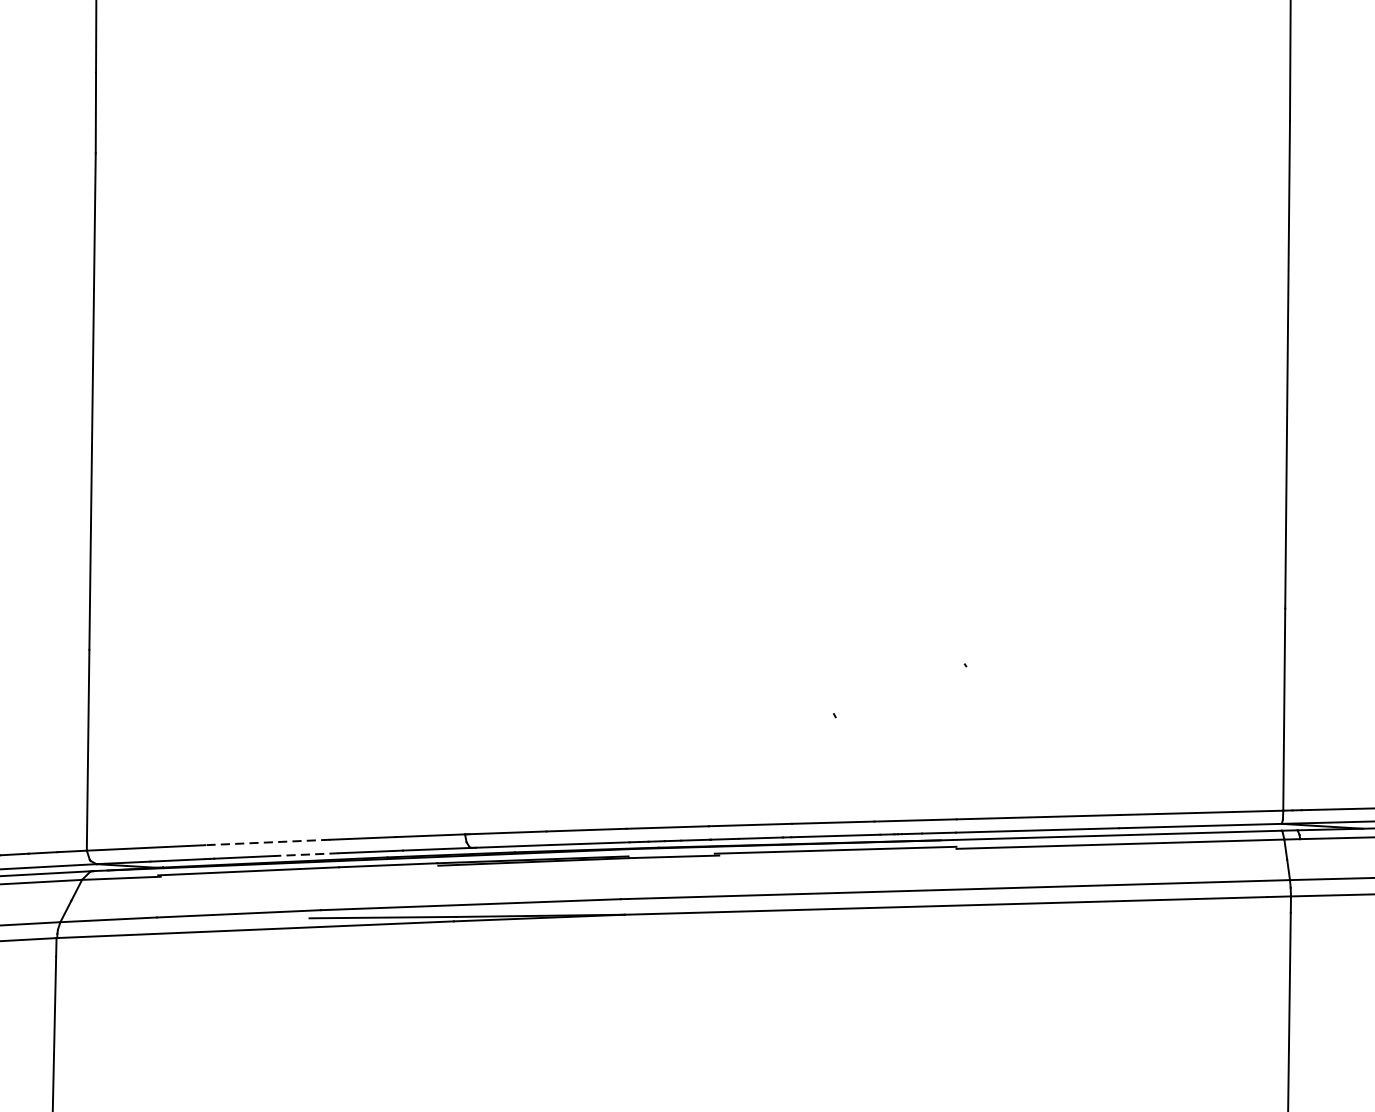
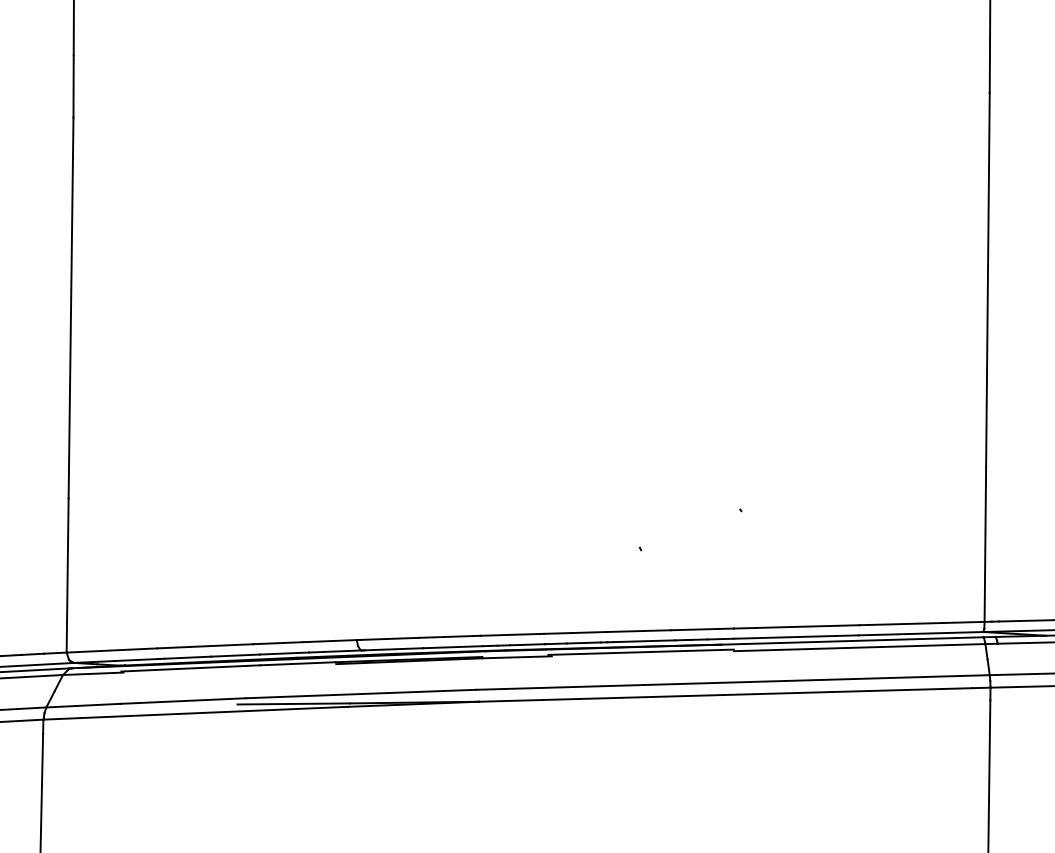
line: (266, 842) -> (204, 646), dashed -> solid
line: (306, 854) -> (235, 655), dashed -> solid

